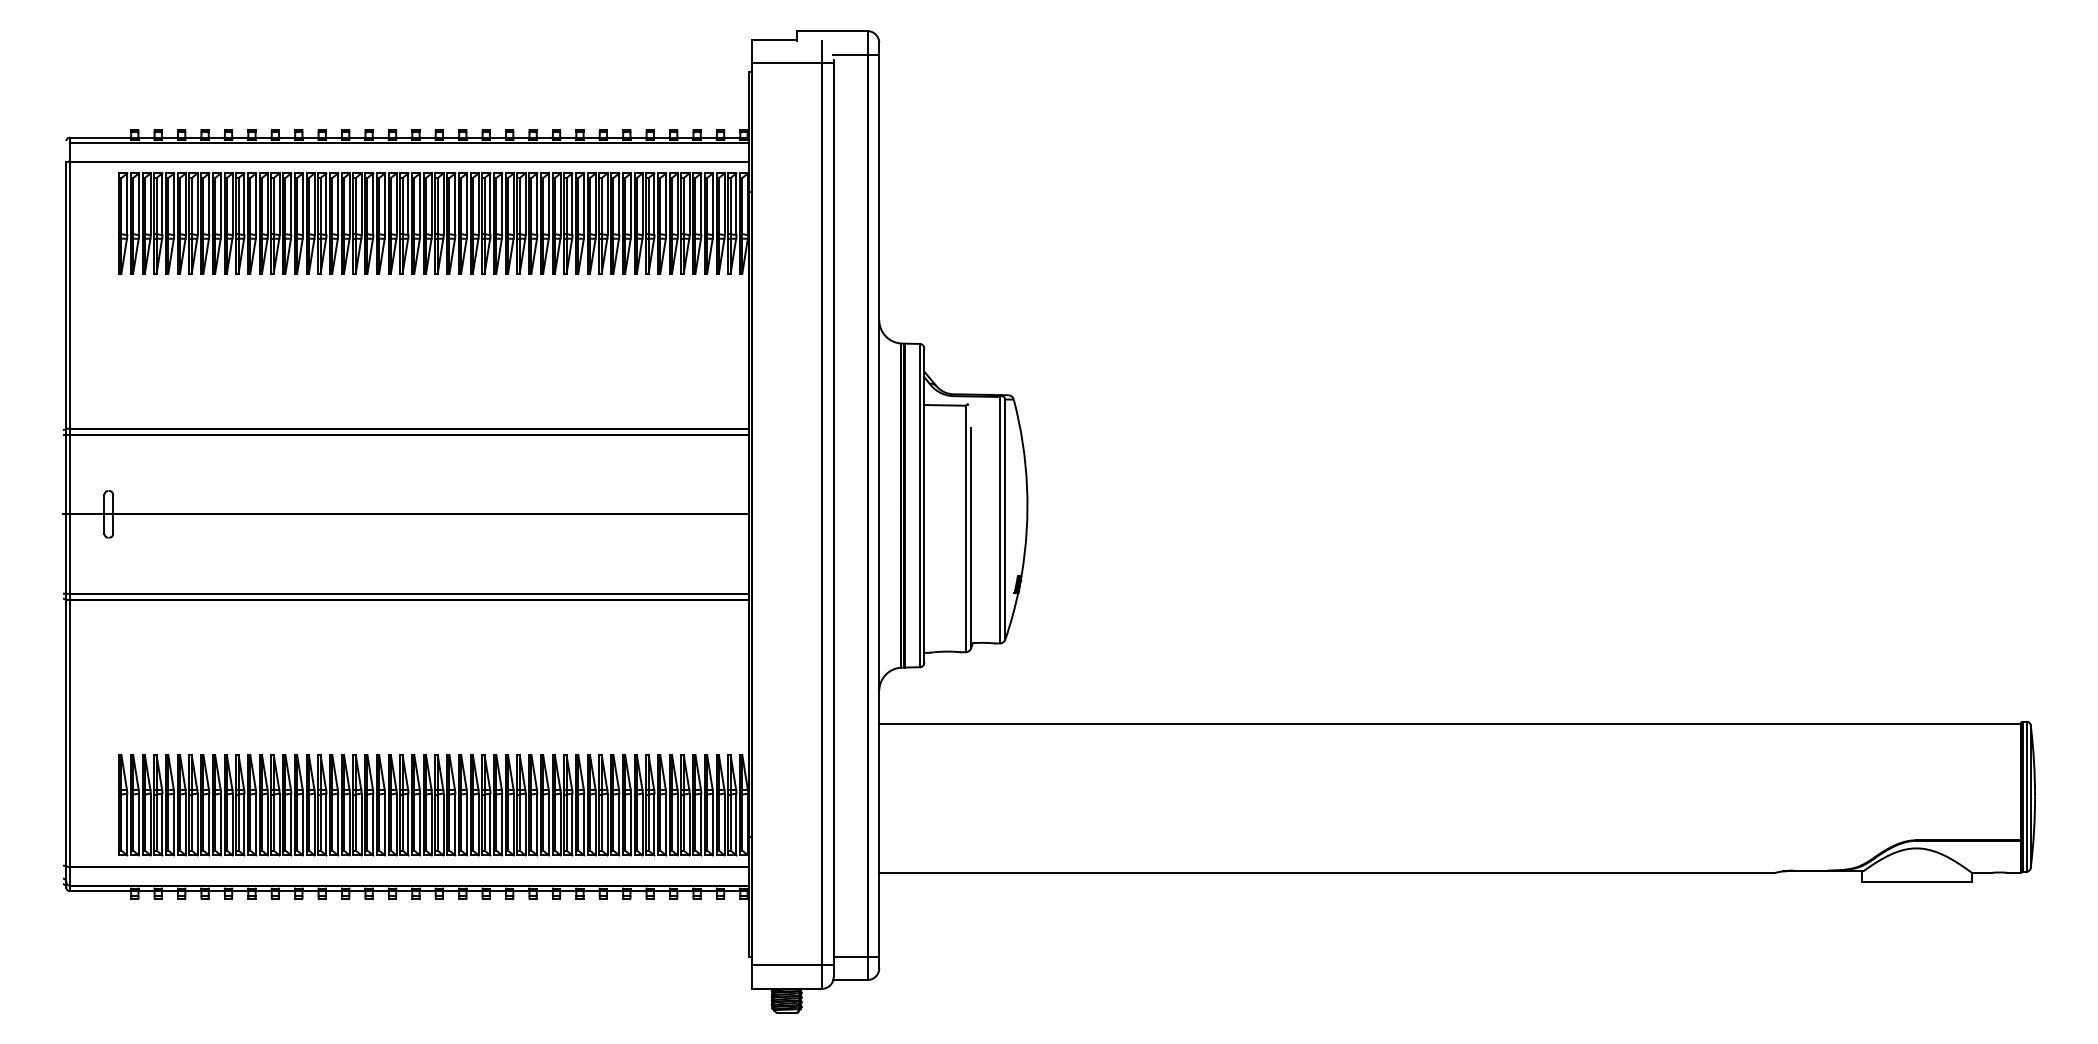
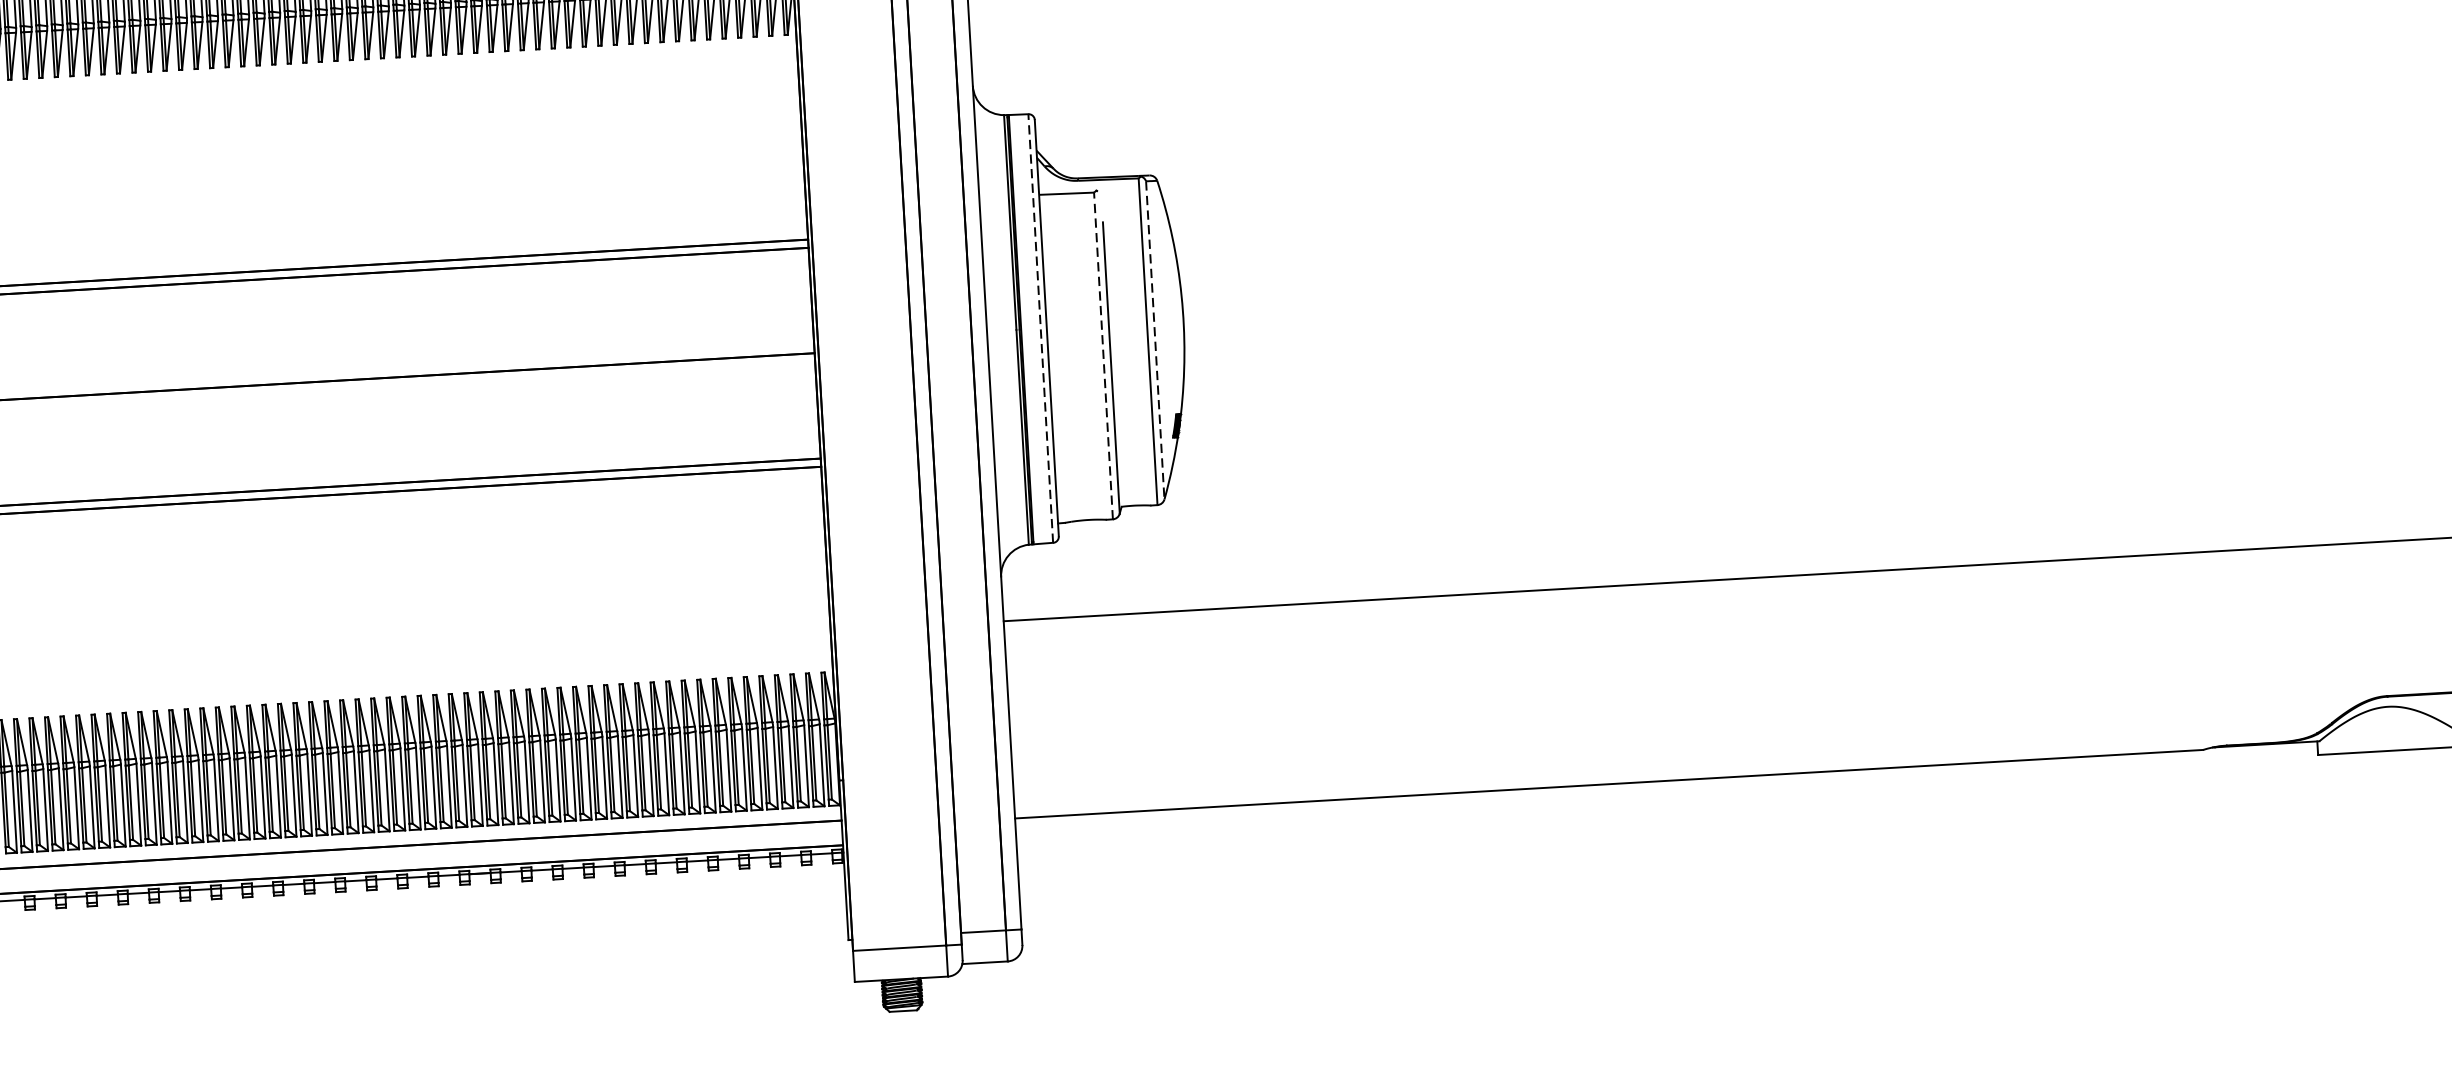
line: (919, 505) -> (1040, 328), solid -> dashed
line: (1005, 519) -> (1155, 340), solid -> dashed
line: (965, 528) -> (1103, 355), solid -> dashed

